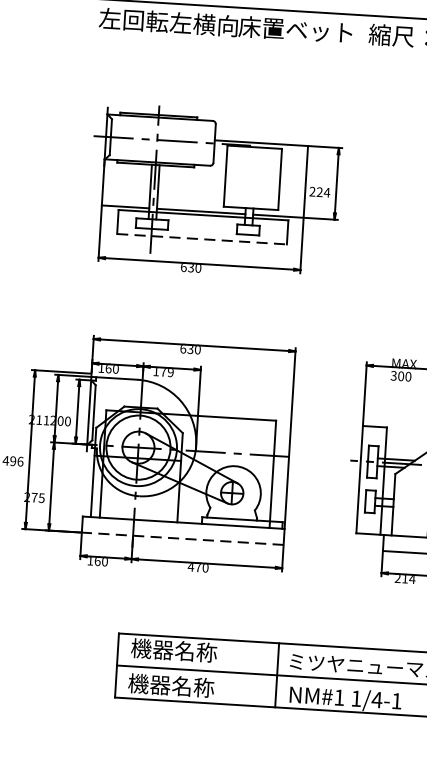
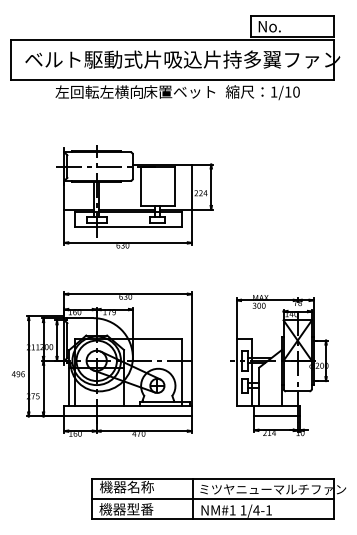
line: (201, 239) -> (128, 227), dashed -> solid
line: (183, 538) -> (128, 416), dashed -> solid
text: (193, 687) -> (140, 509), 機器名称 -> 機器型番

